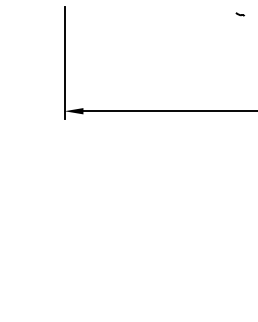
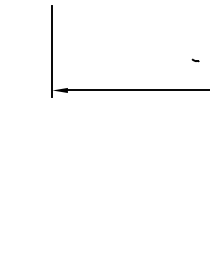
part: (239, 14) -> (194, 60), moved

